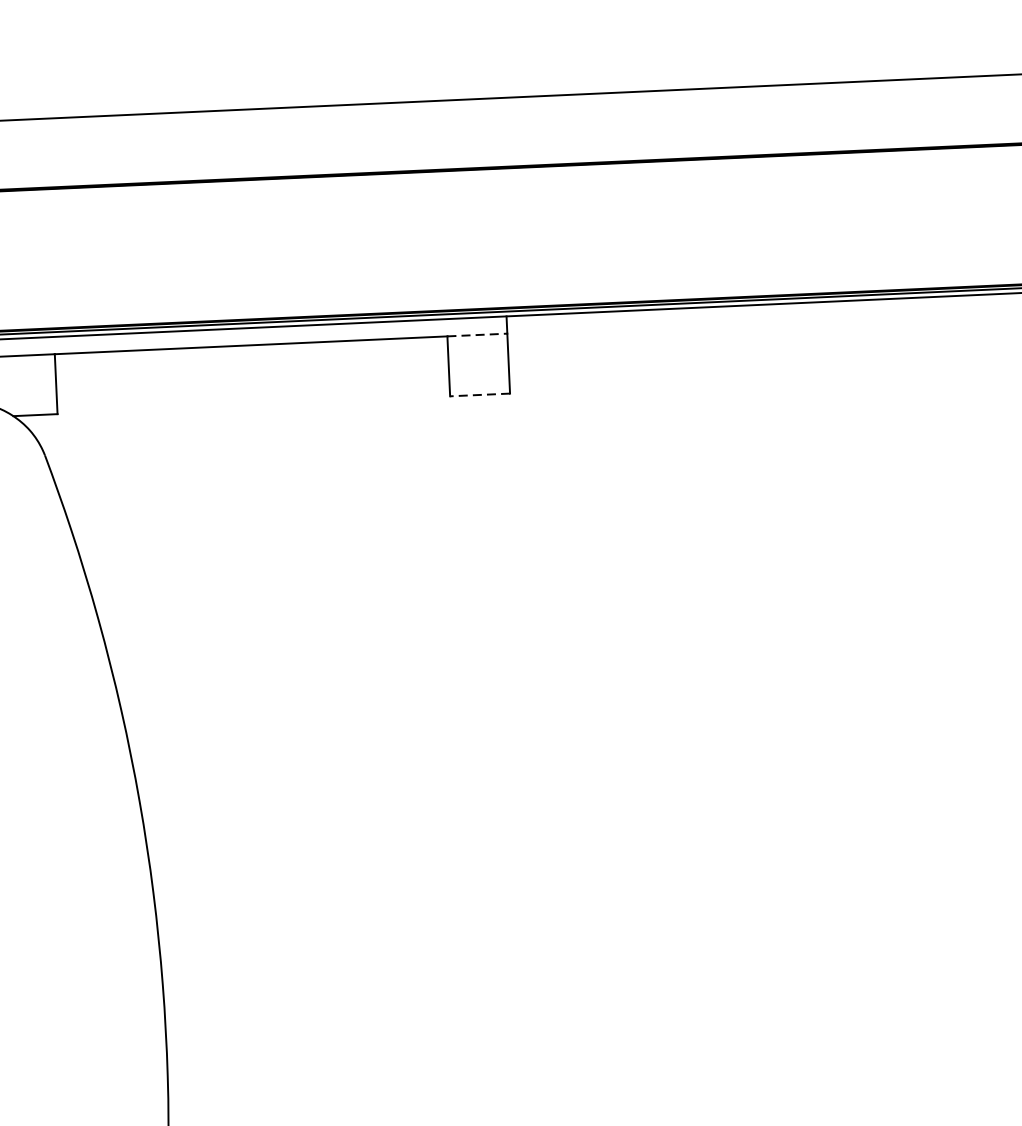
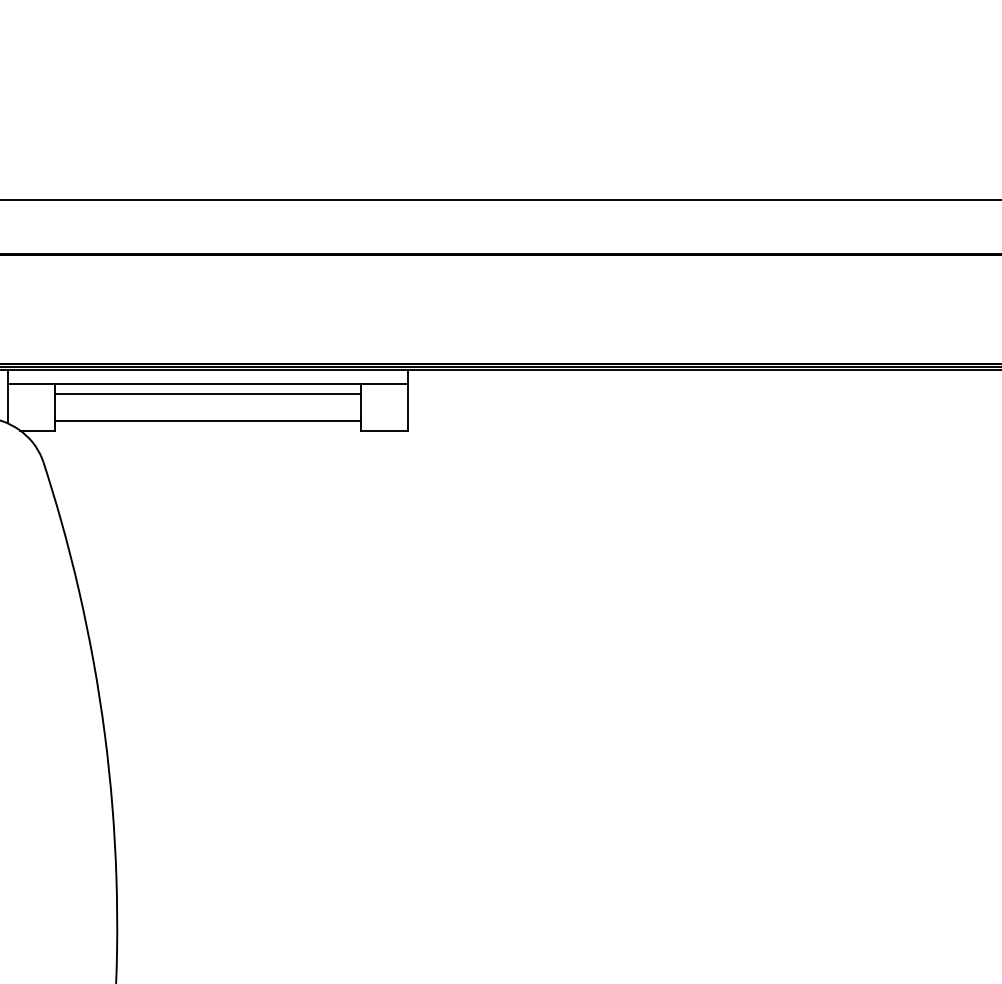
line: (477, 334) -> (384, 383), dashed -> solid
line: (251, 357) -> (207, 393), added
line: (252, 392) -> (207, 420), added
line: (479, 394) -> (383, 430), dashed -> solid

